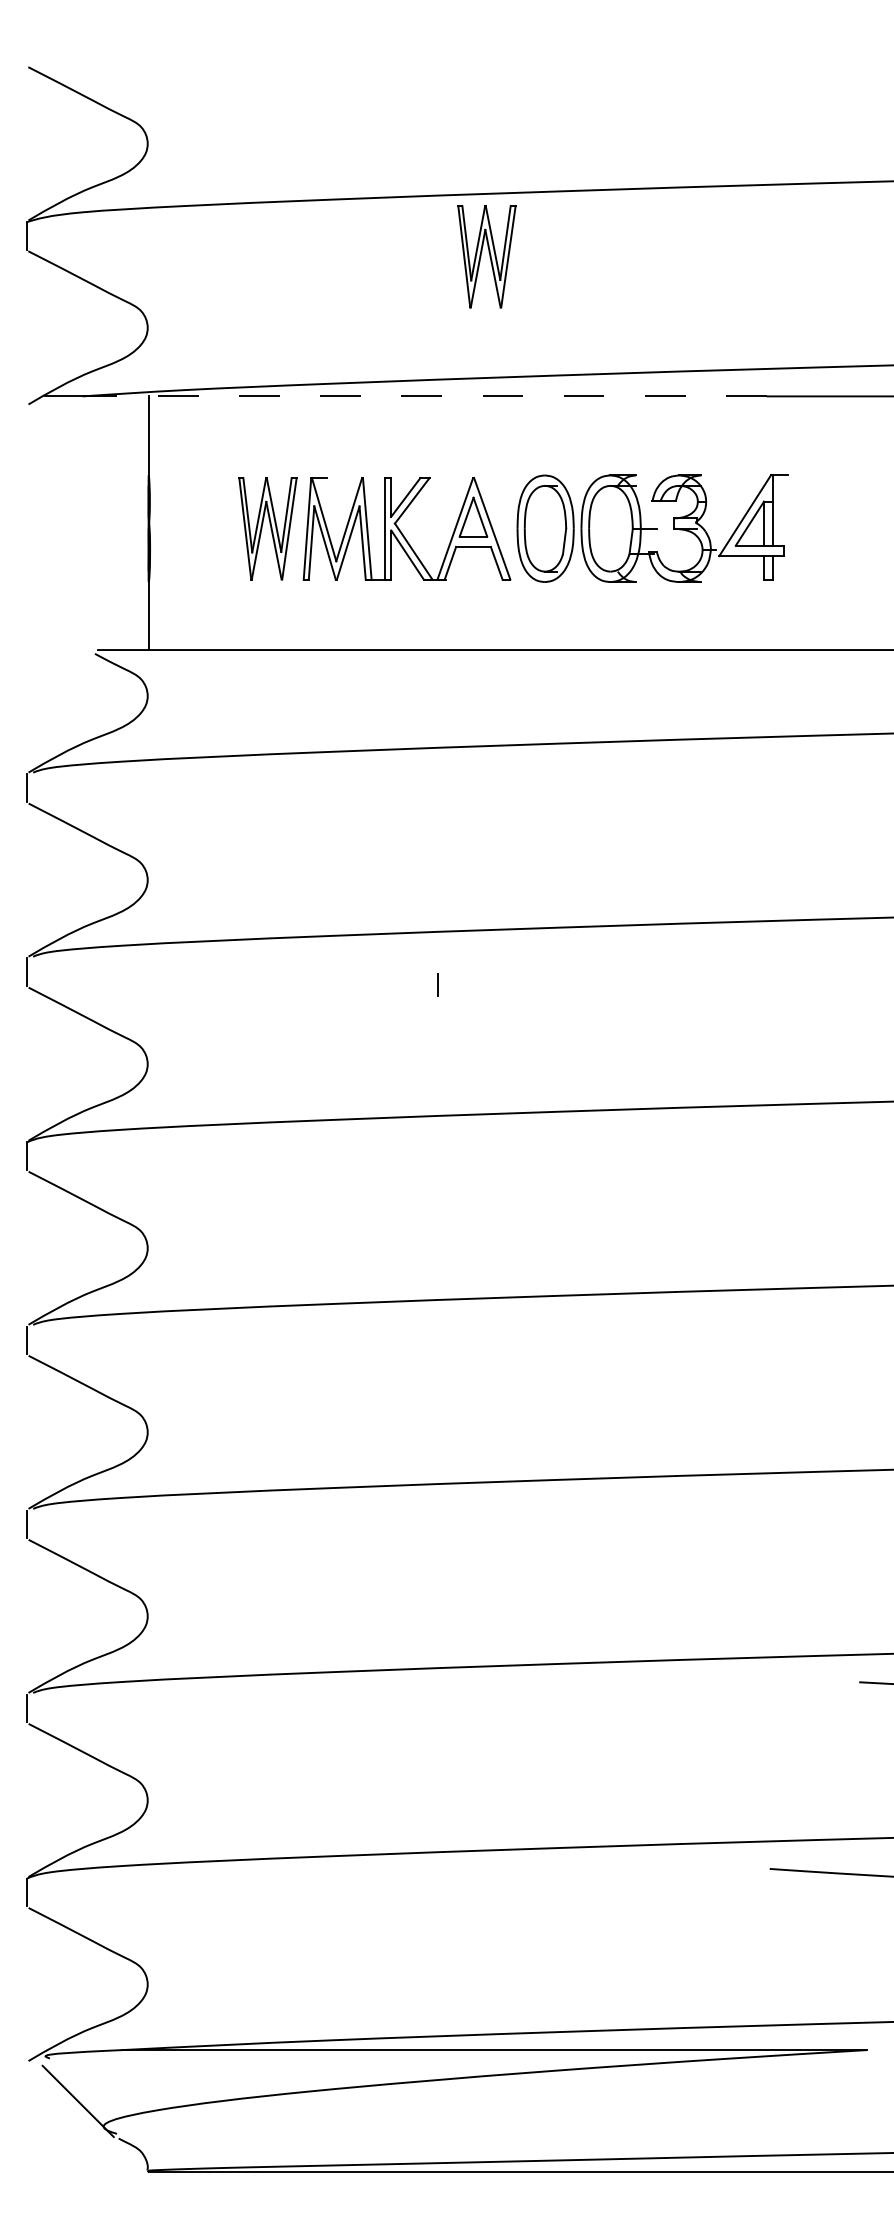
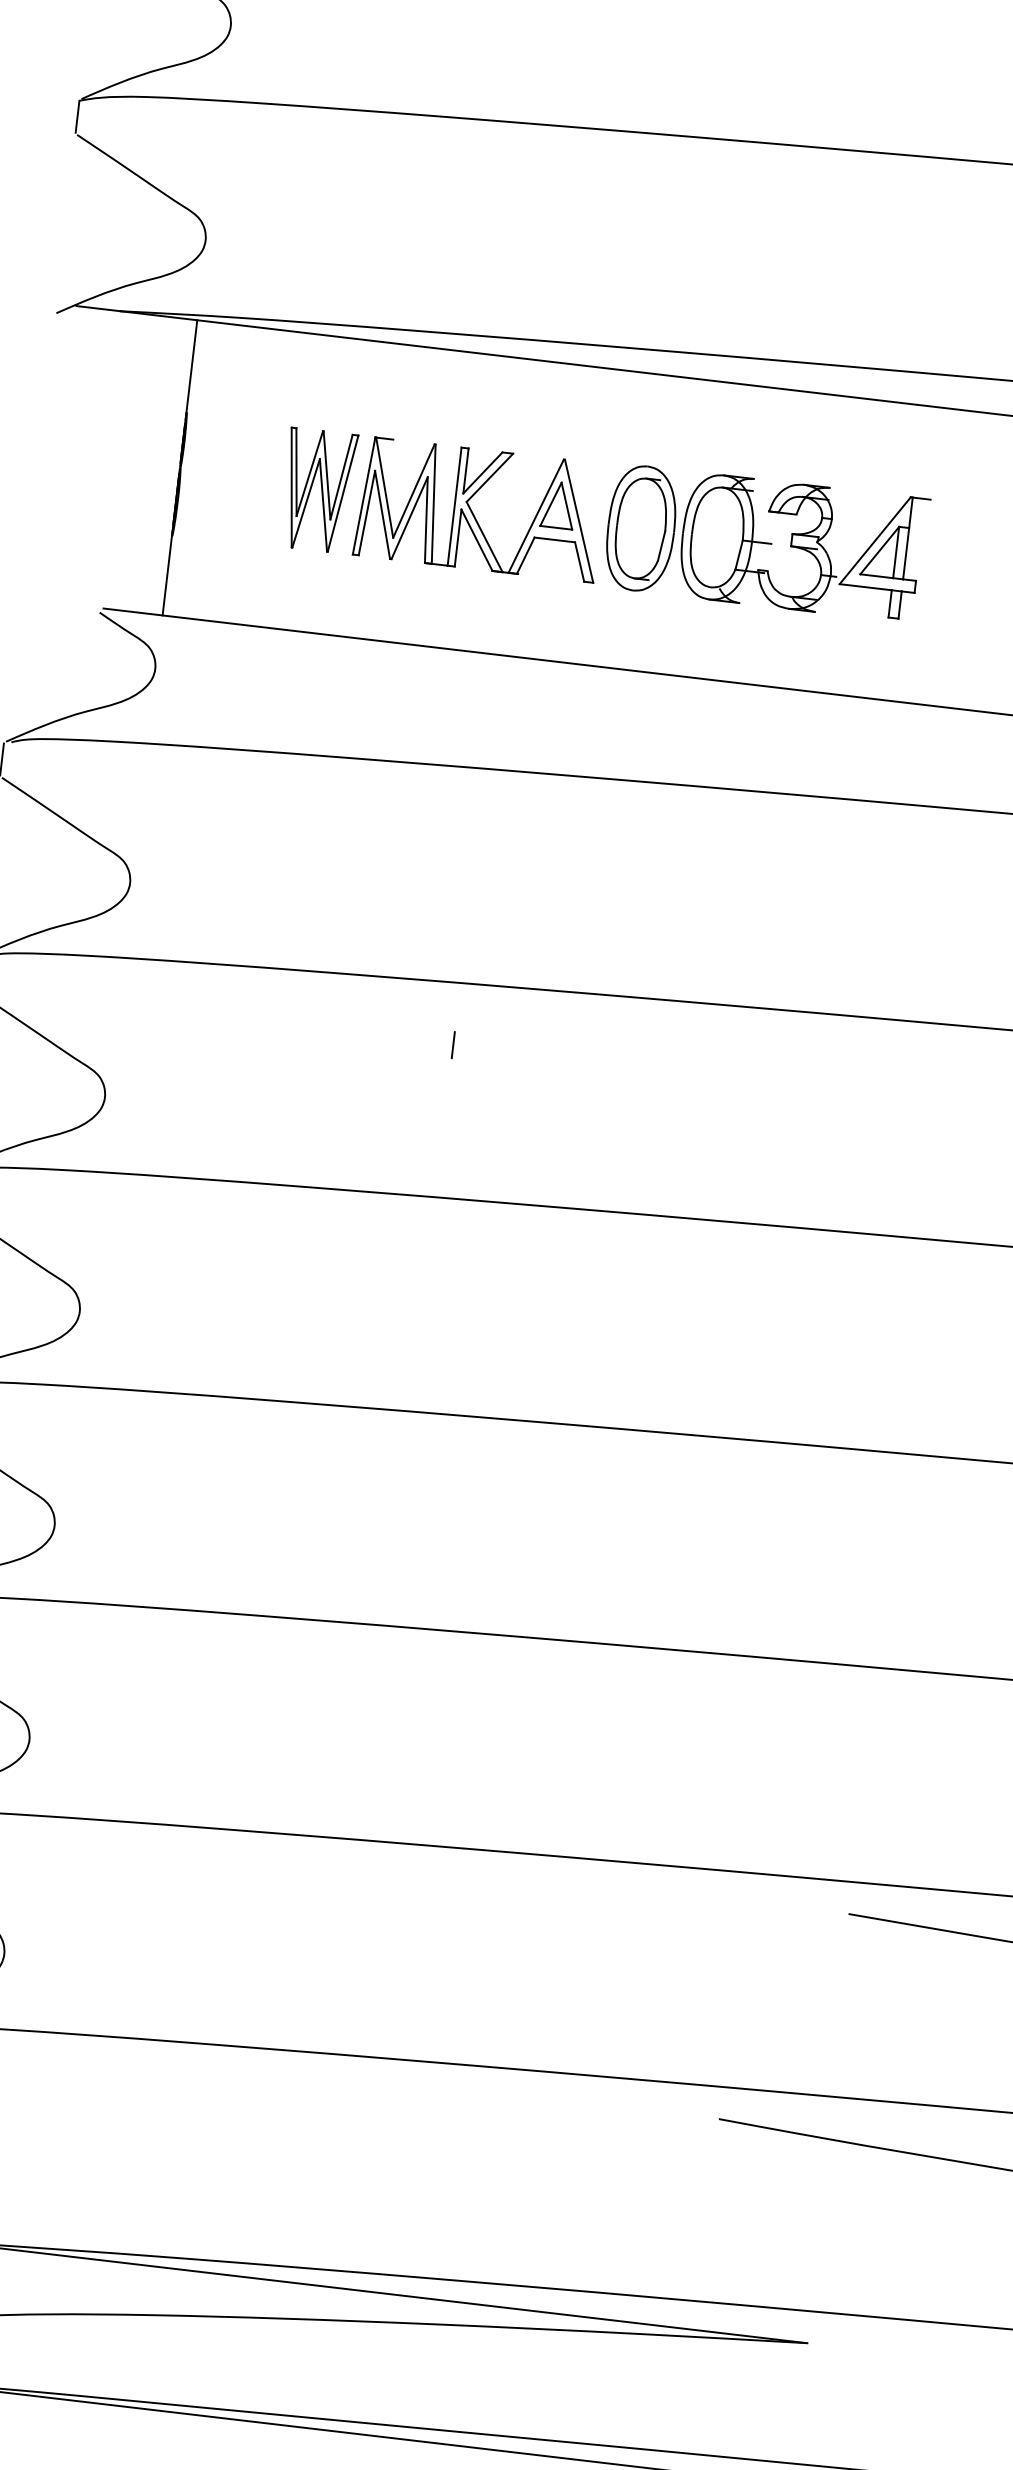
part: (486, 256) -> (609, 203), removed
line: (424, 396) -> (518, 358), dashed -> solid

